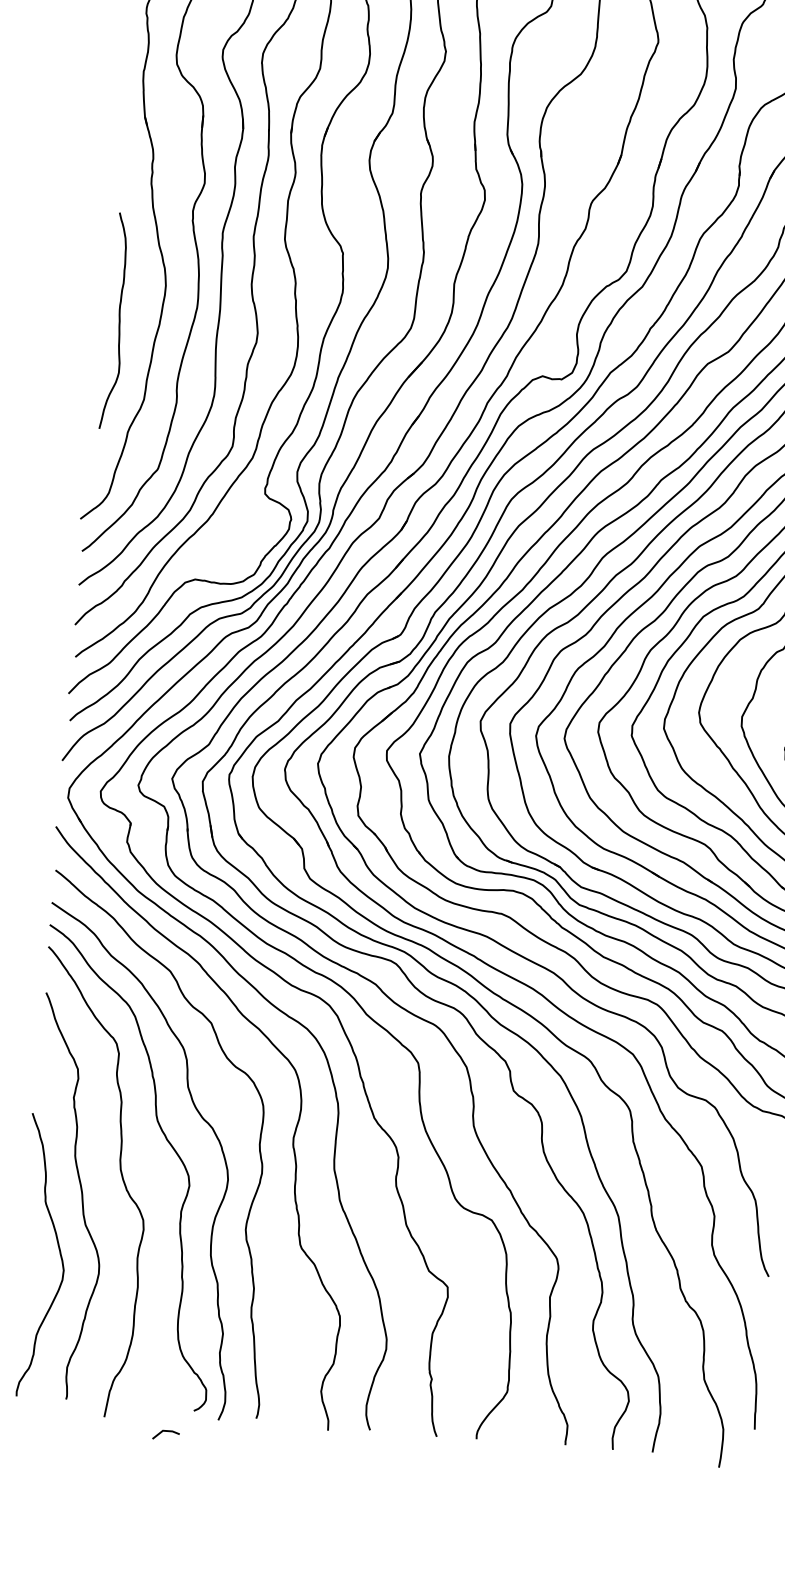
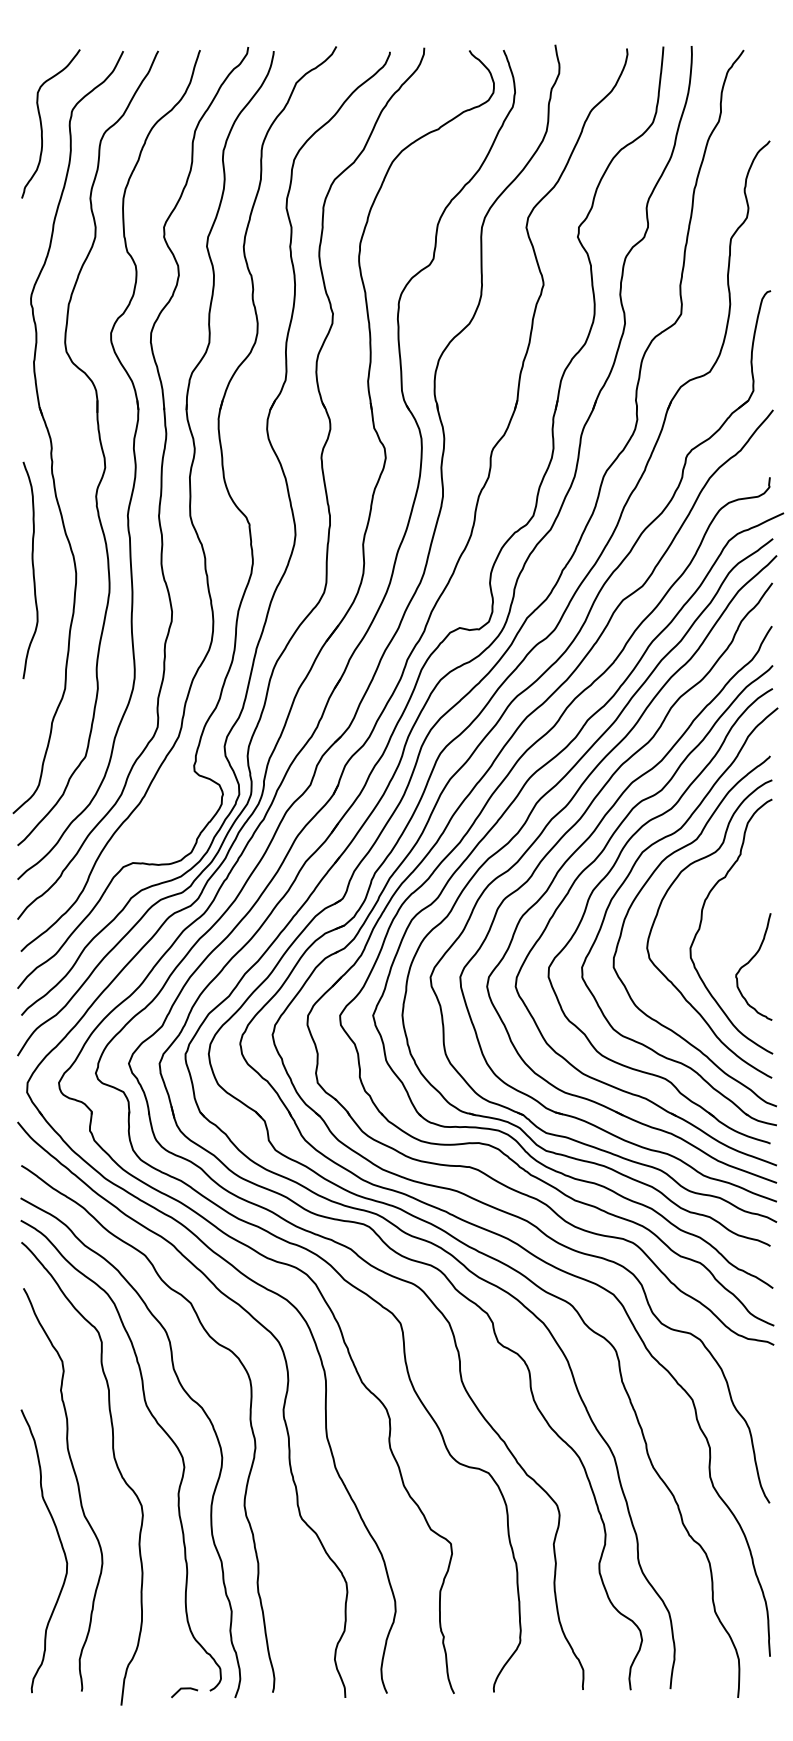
curve: (118, 321) -> (32, 570), moved
line: (166, 1432) -> (184, 1689), moved

